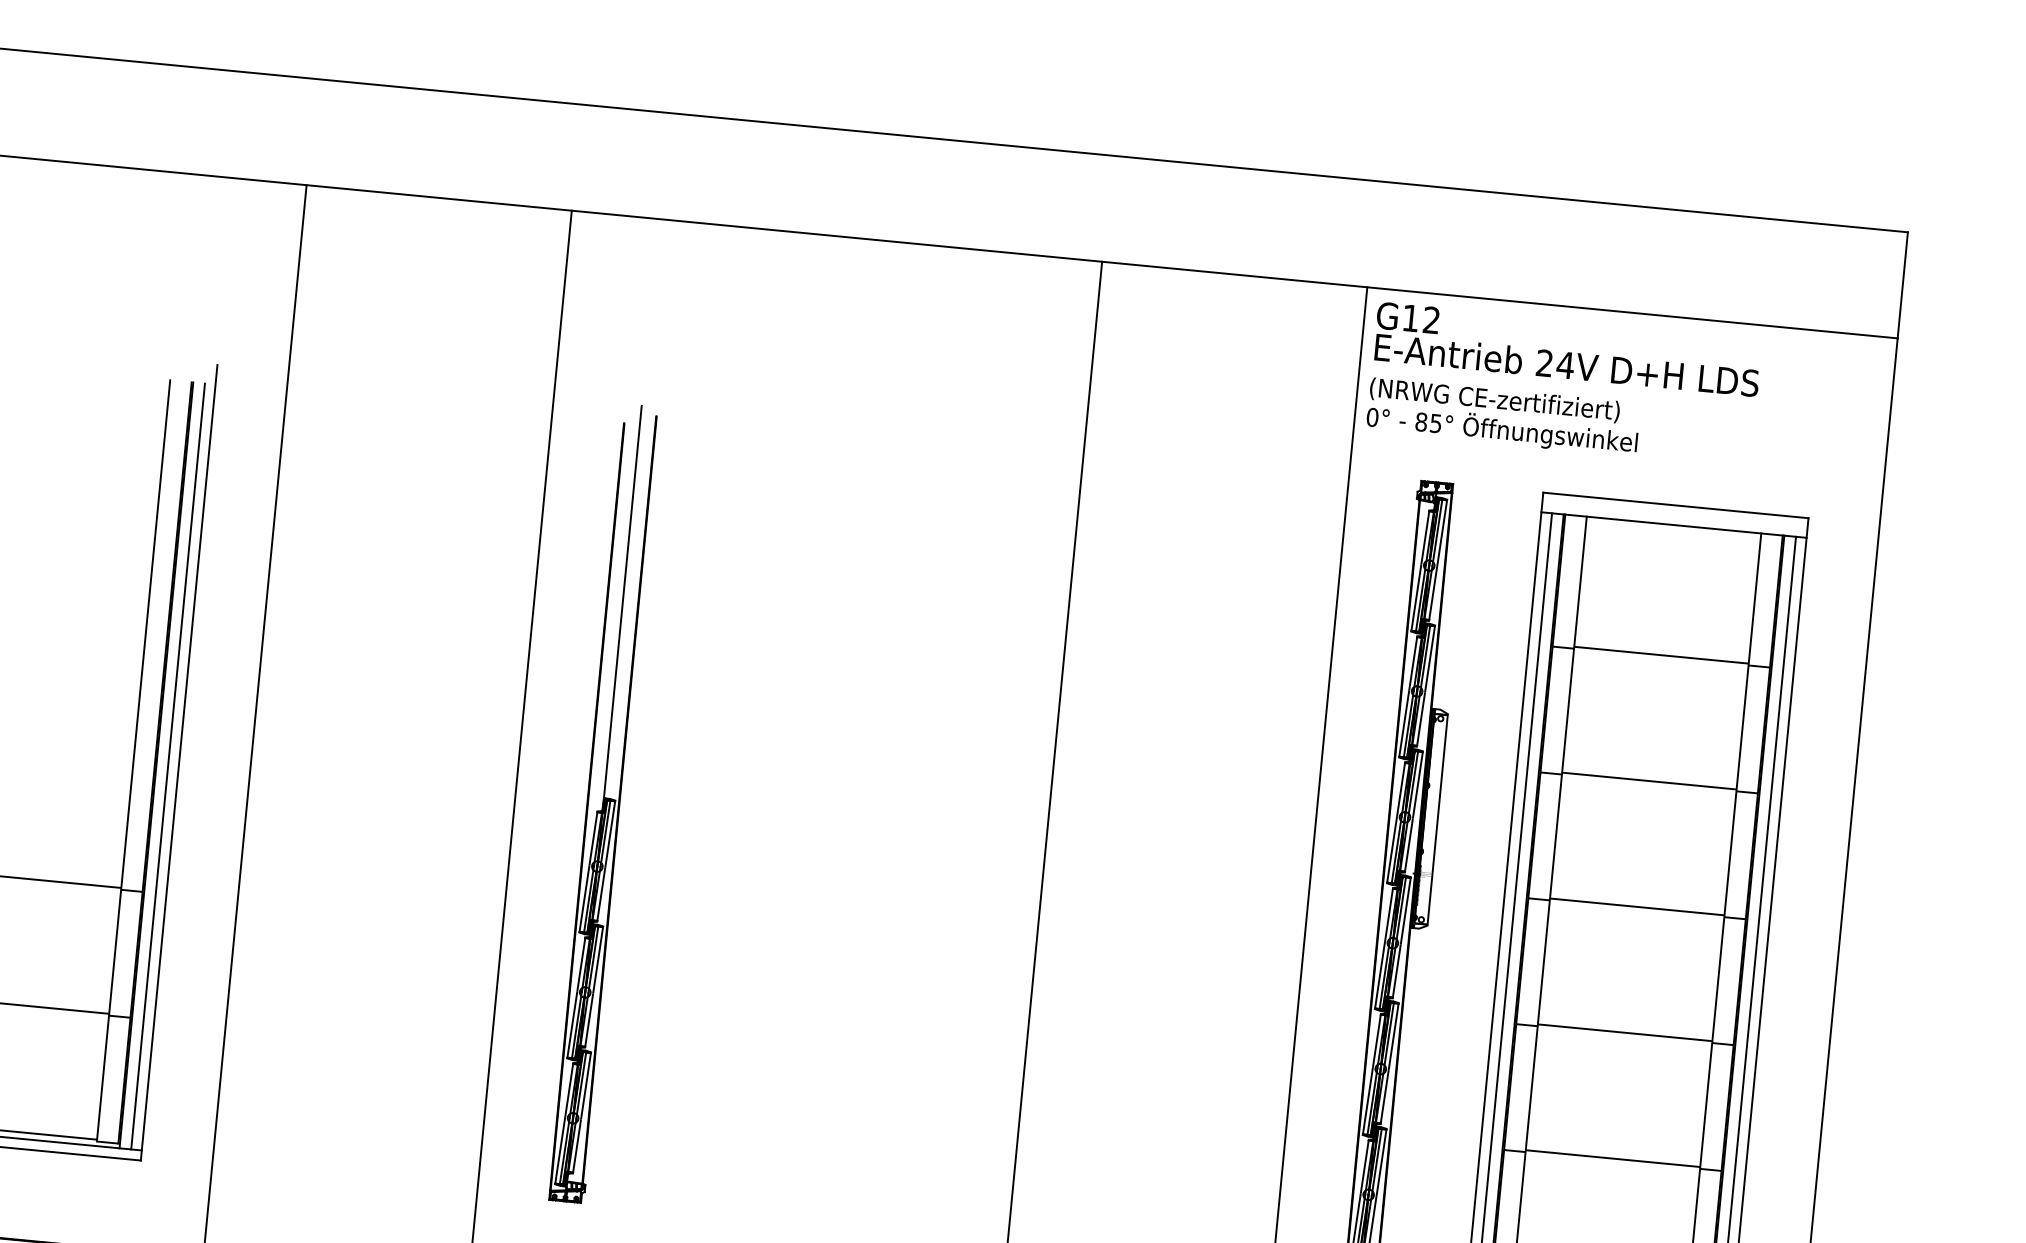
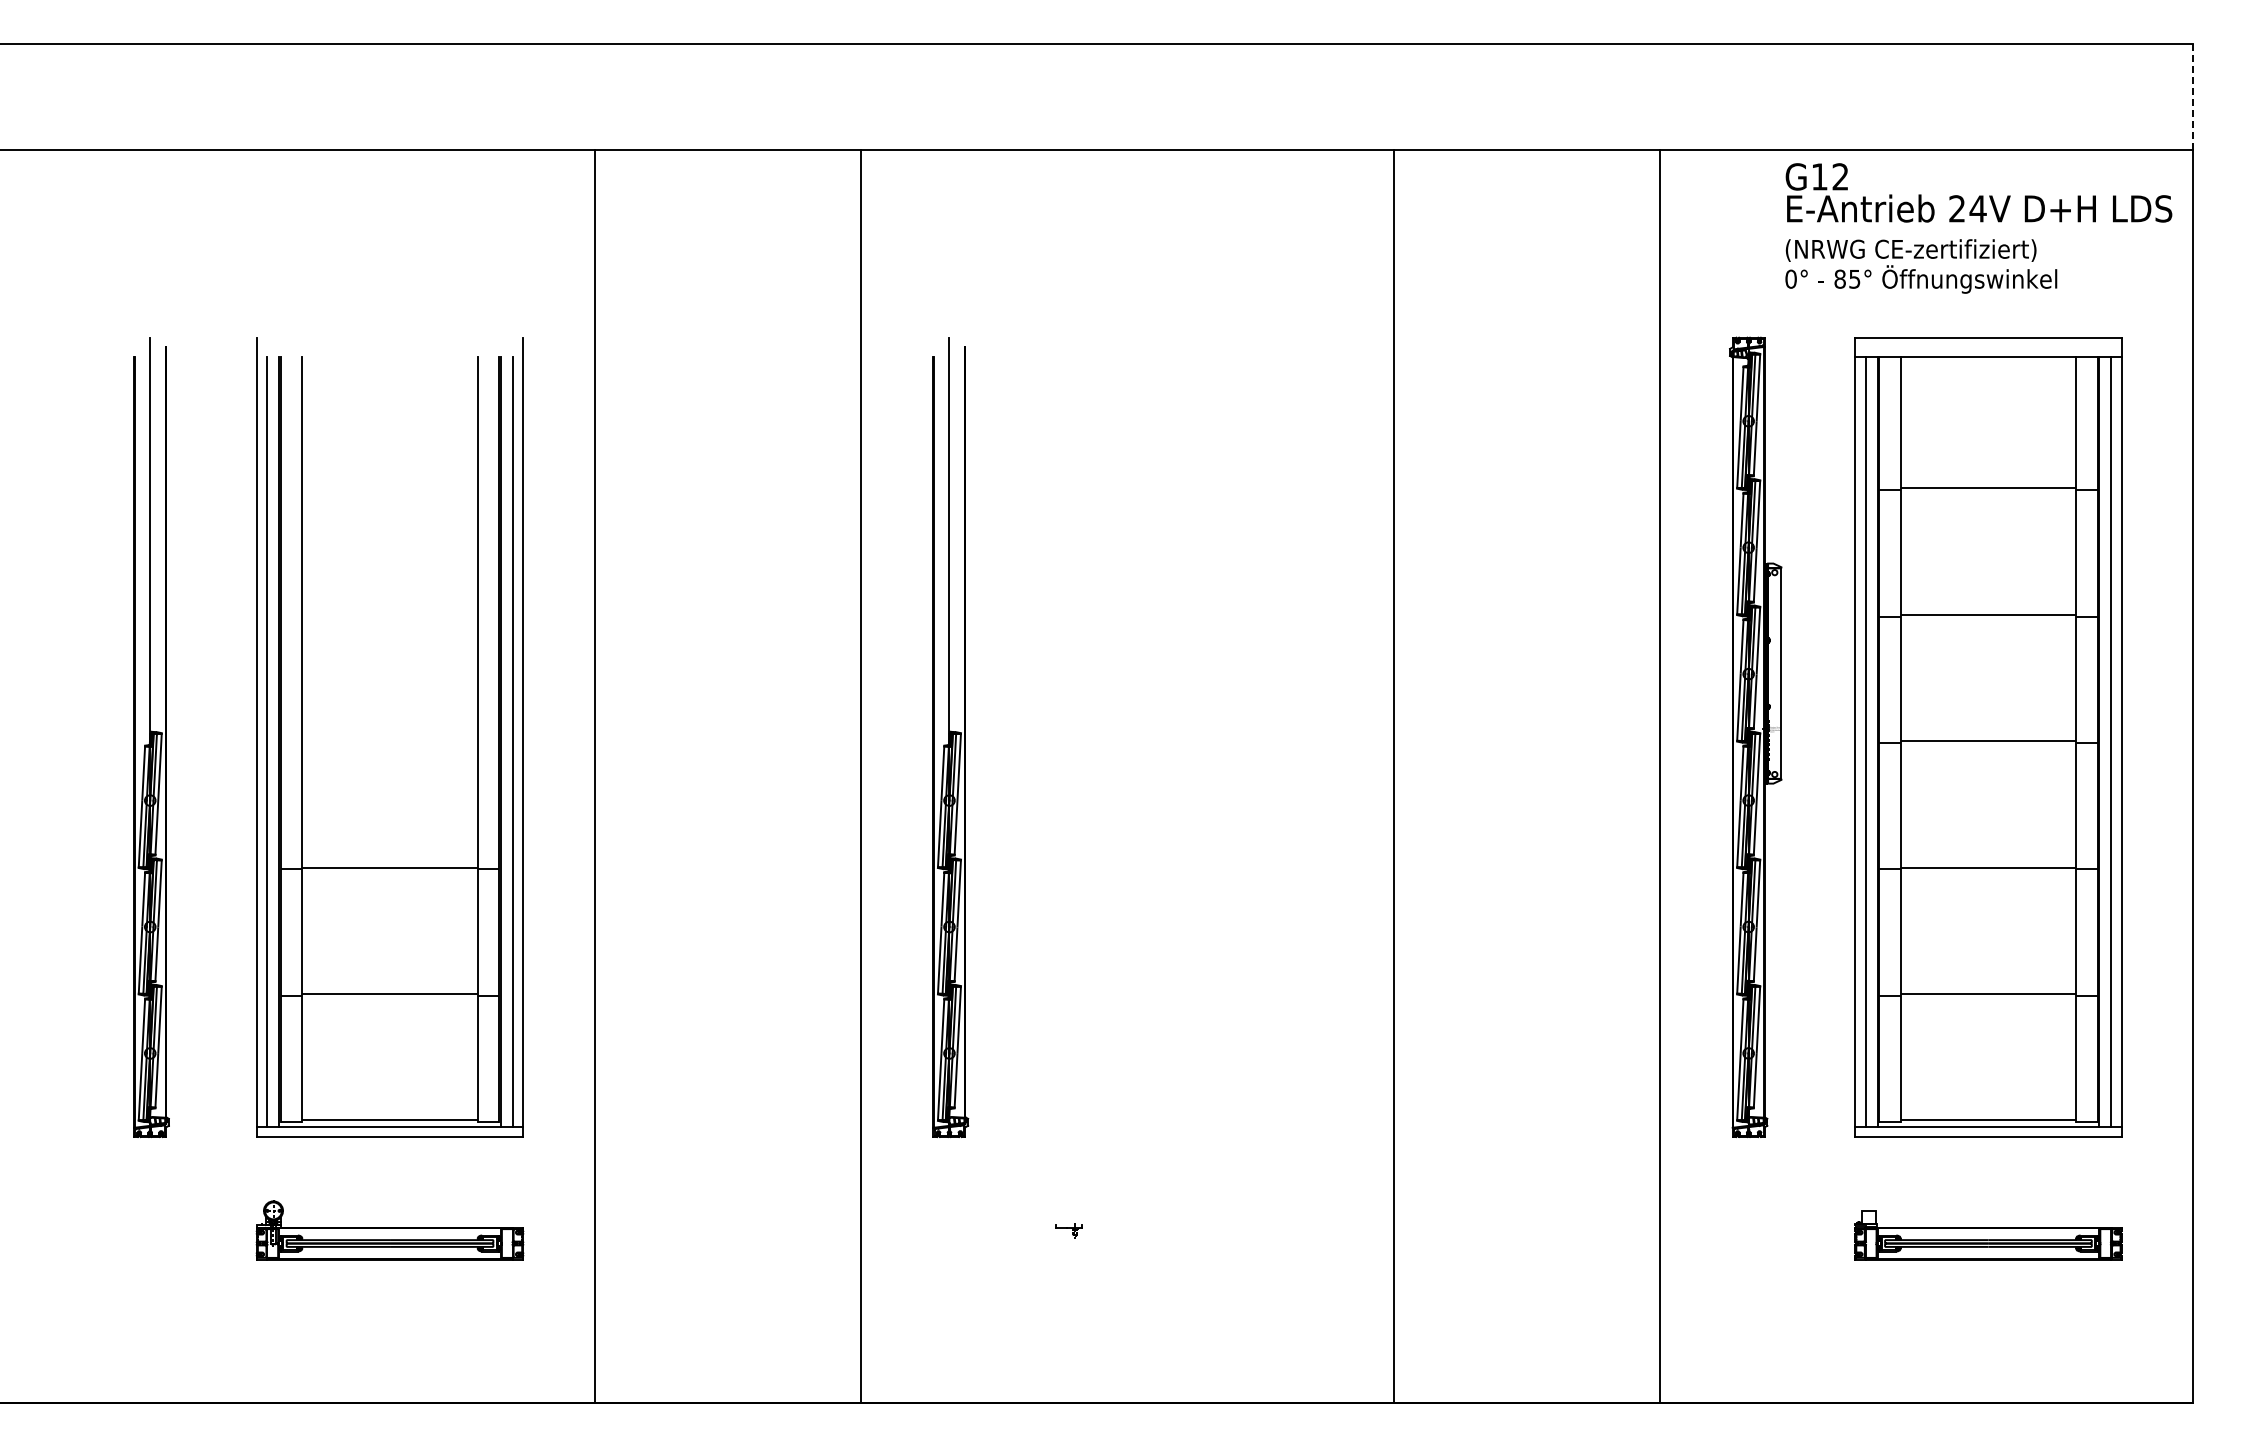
line: (1903, 284) -> (2193, 96), solid -> dashed
text: (1564, 384) -> (1978, 228), moved

